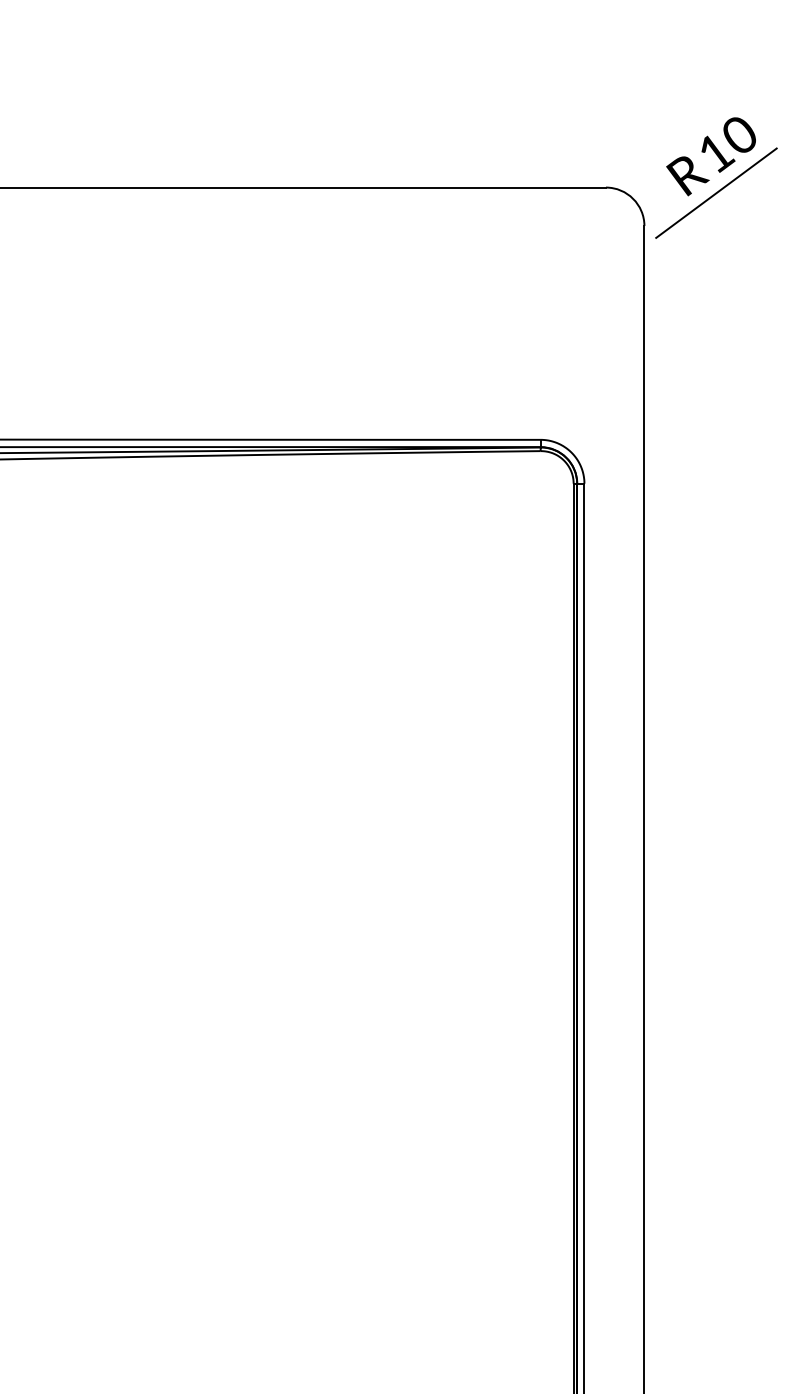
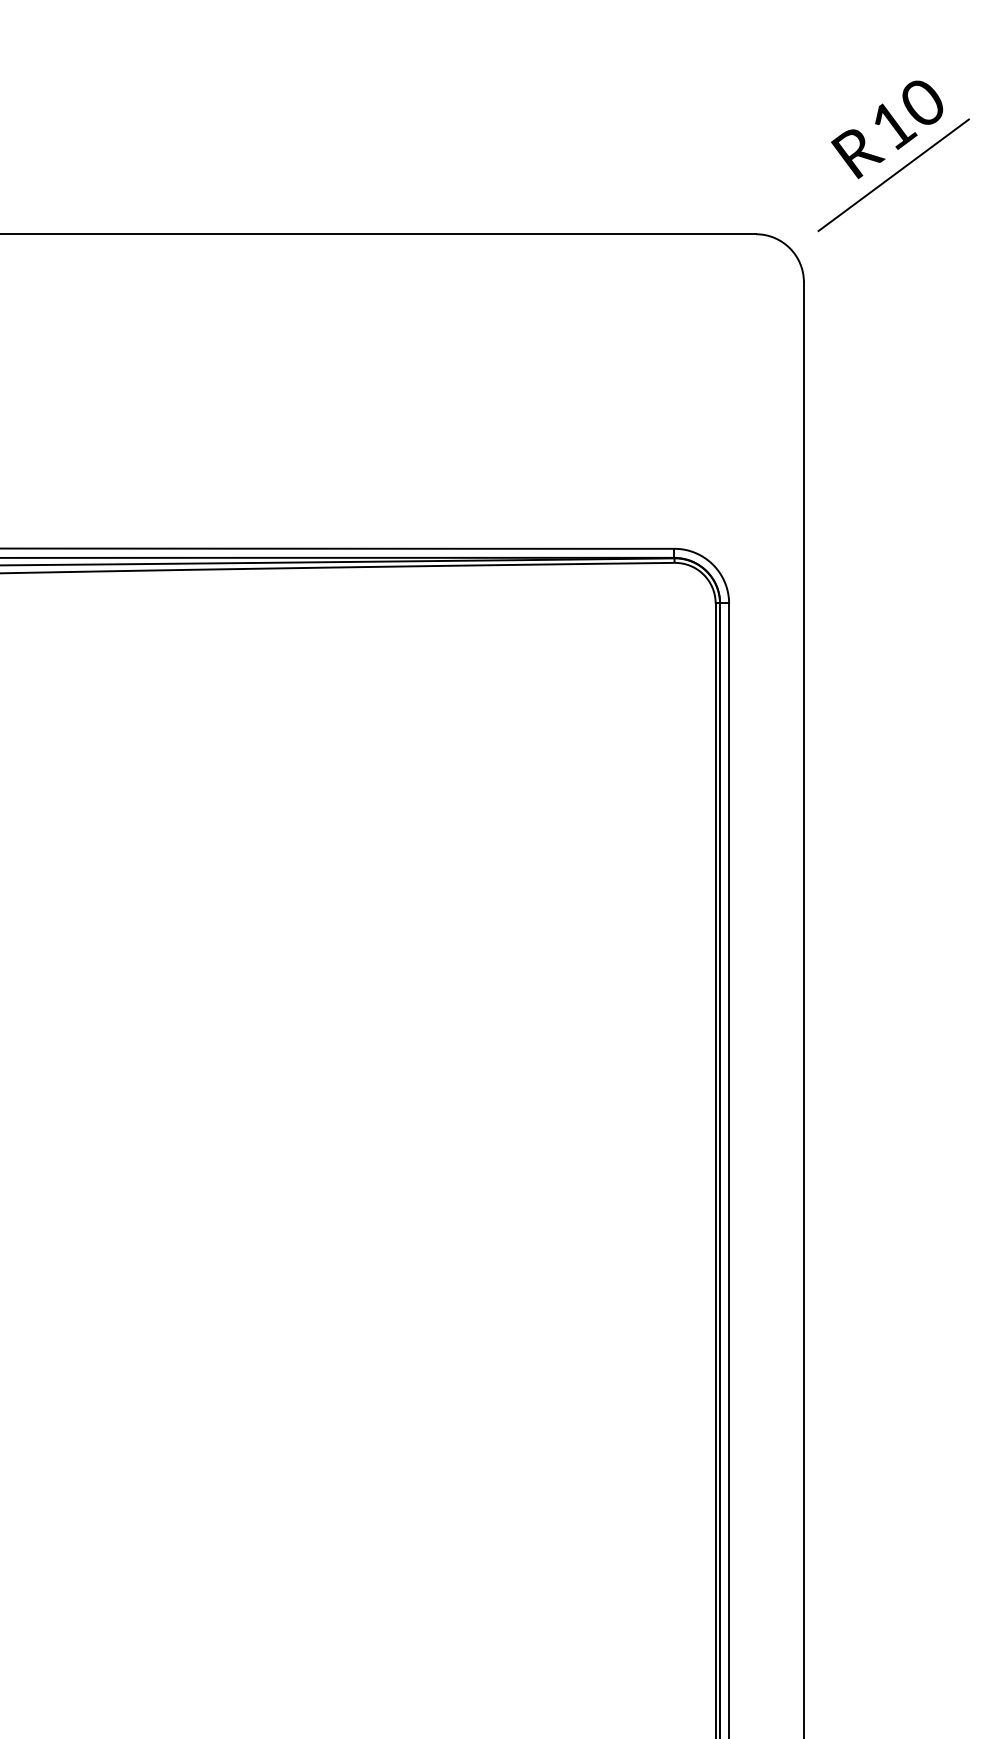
part: (719, 172) -> (897, 149), moved

